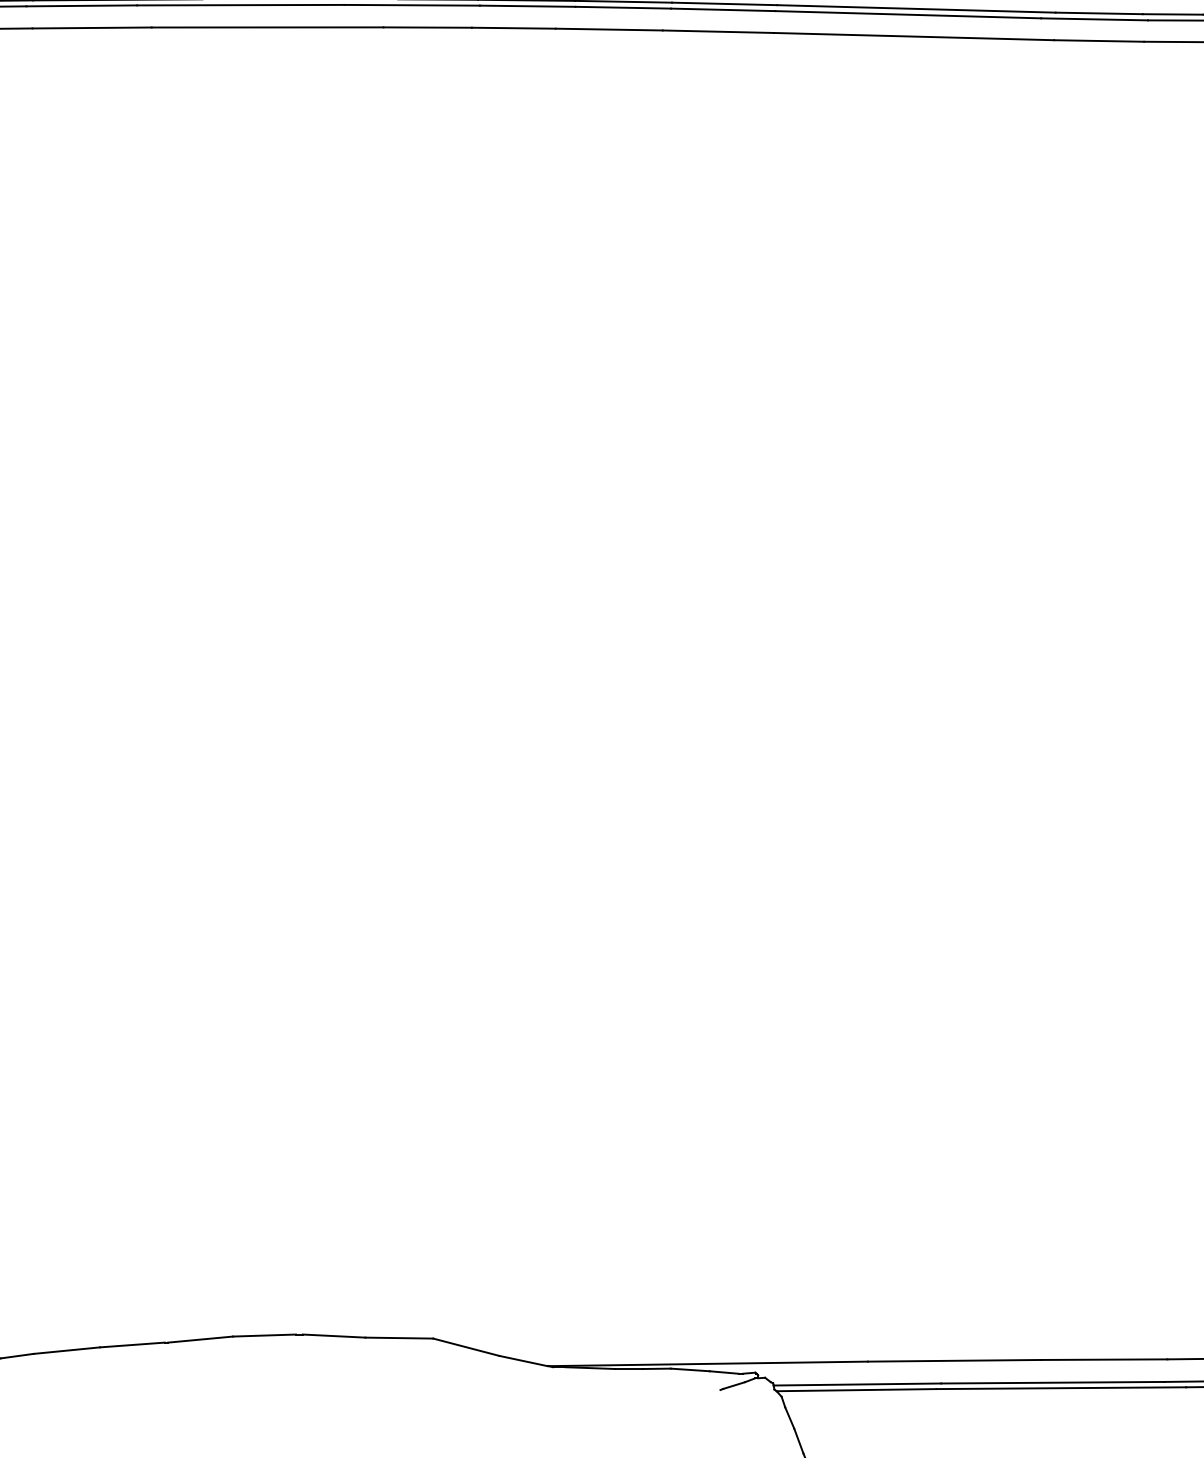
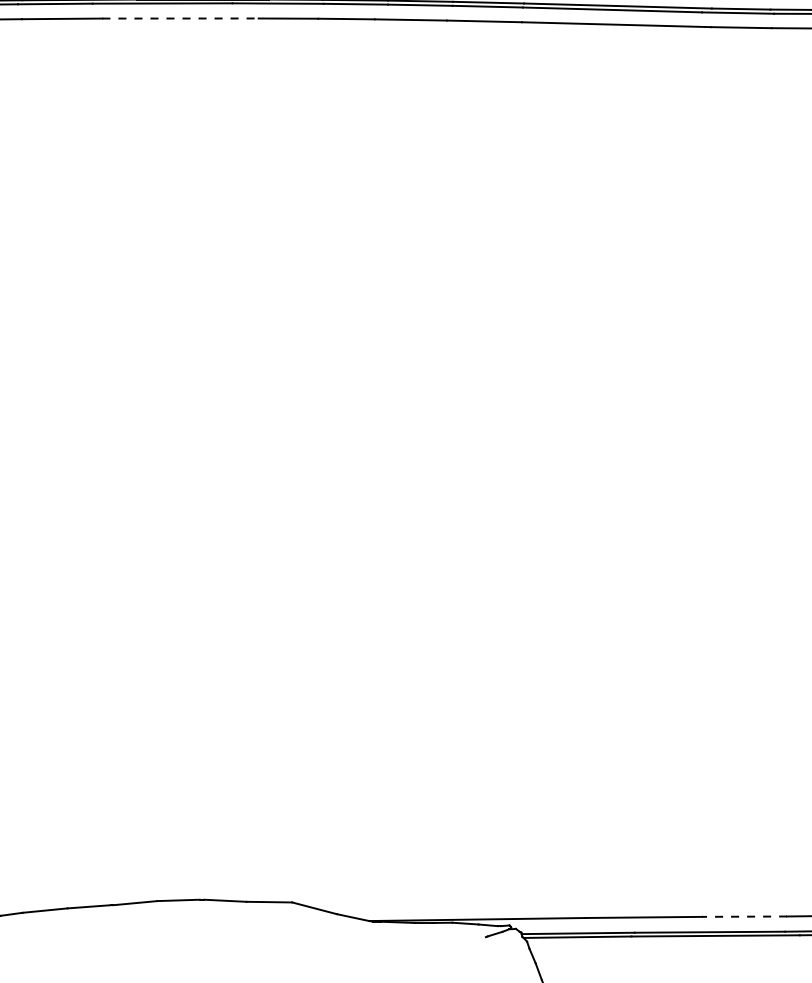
line: (268, 27) -> (181, 18), solid -> dashed
line: (1104, 1359) -> (744, 916), solid -> dashed

